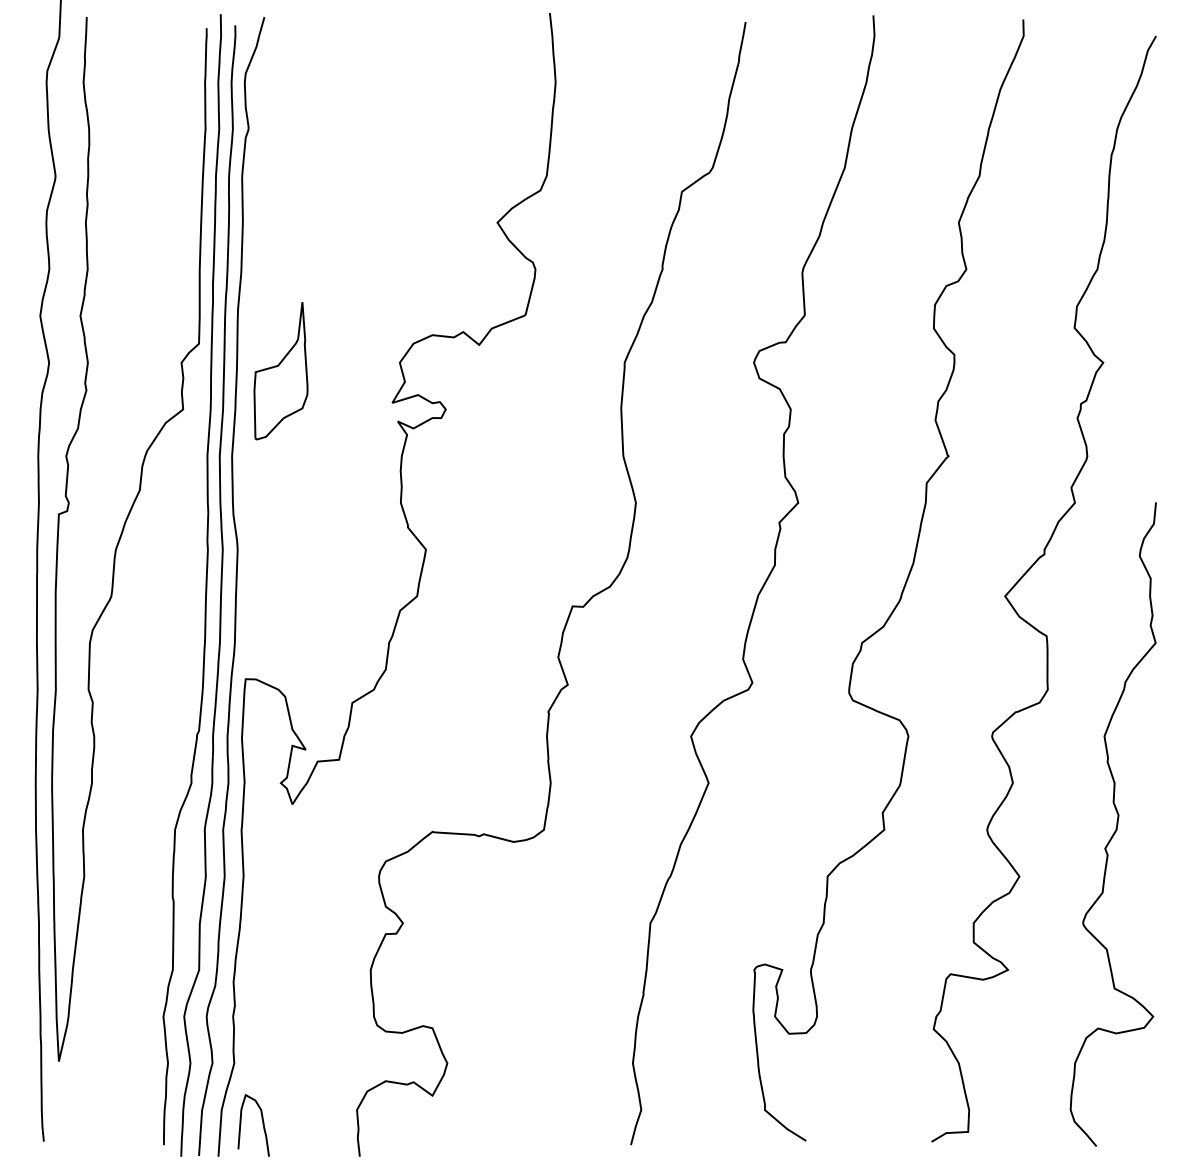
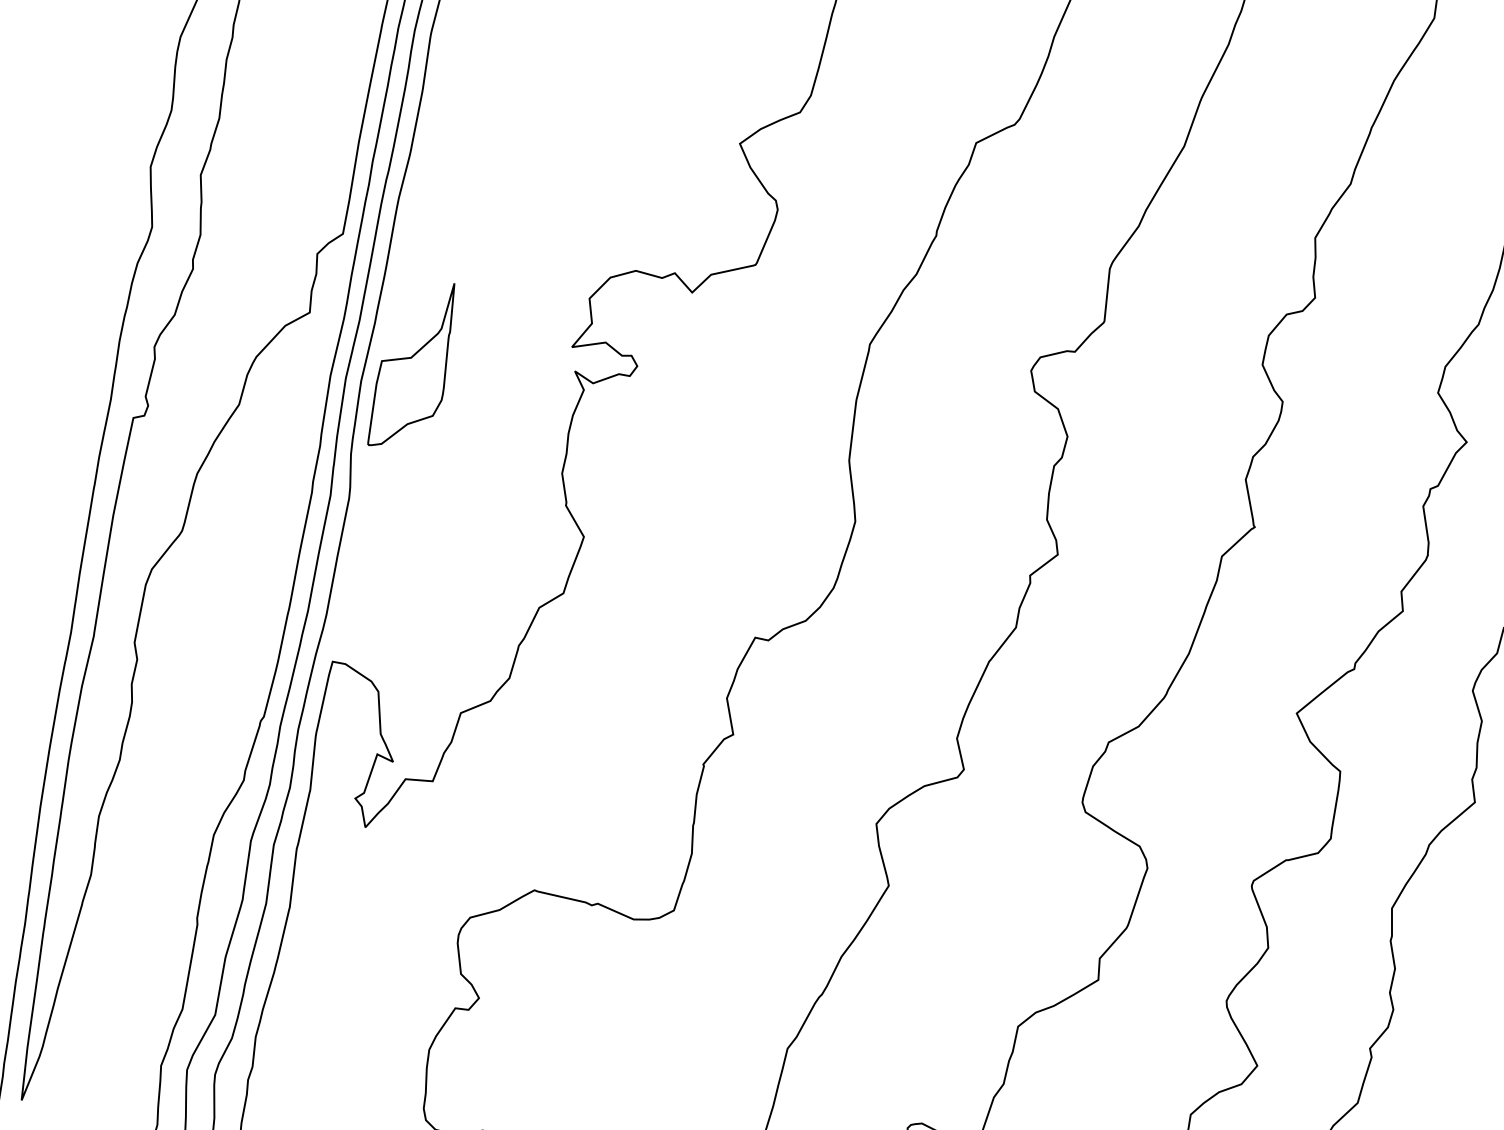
part: (280, 371) -> (412, 365), moved

